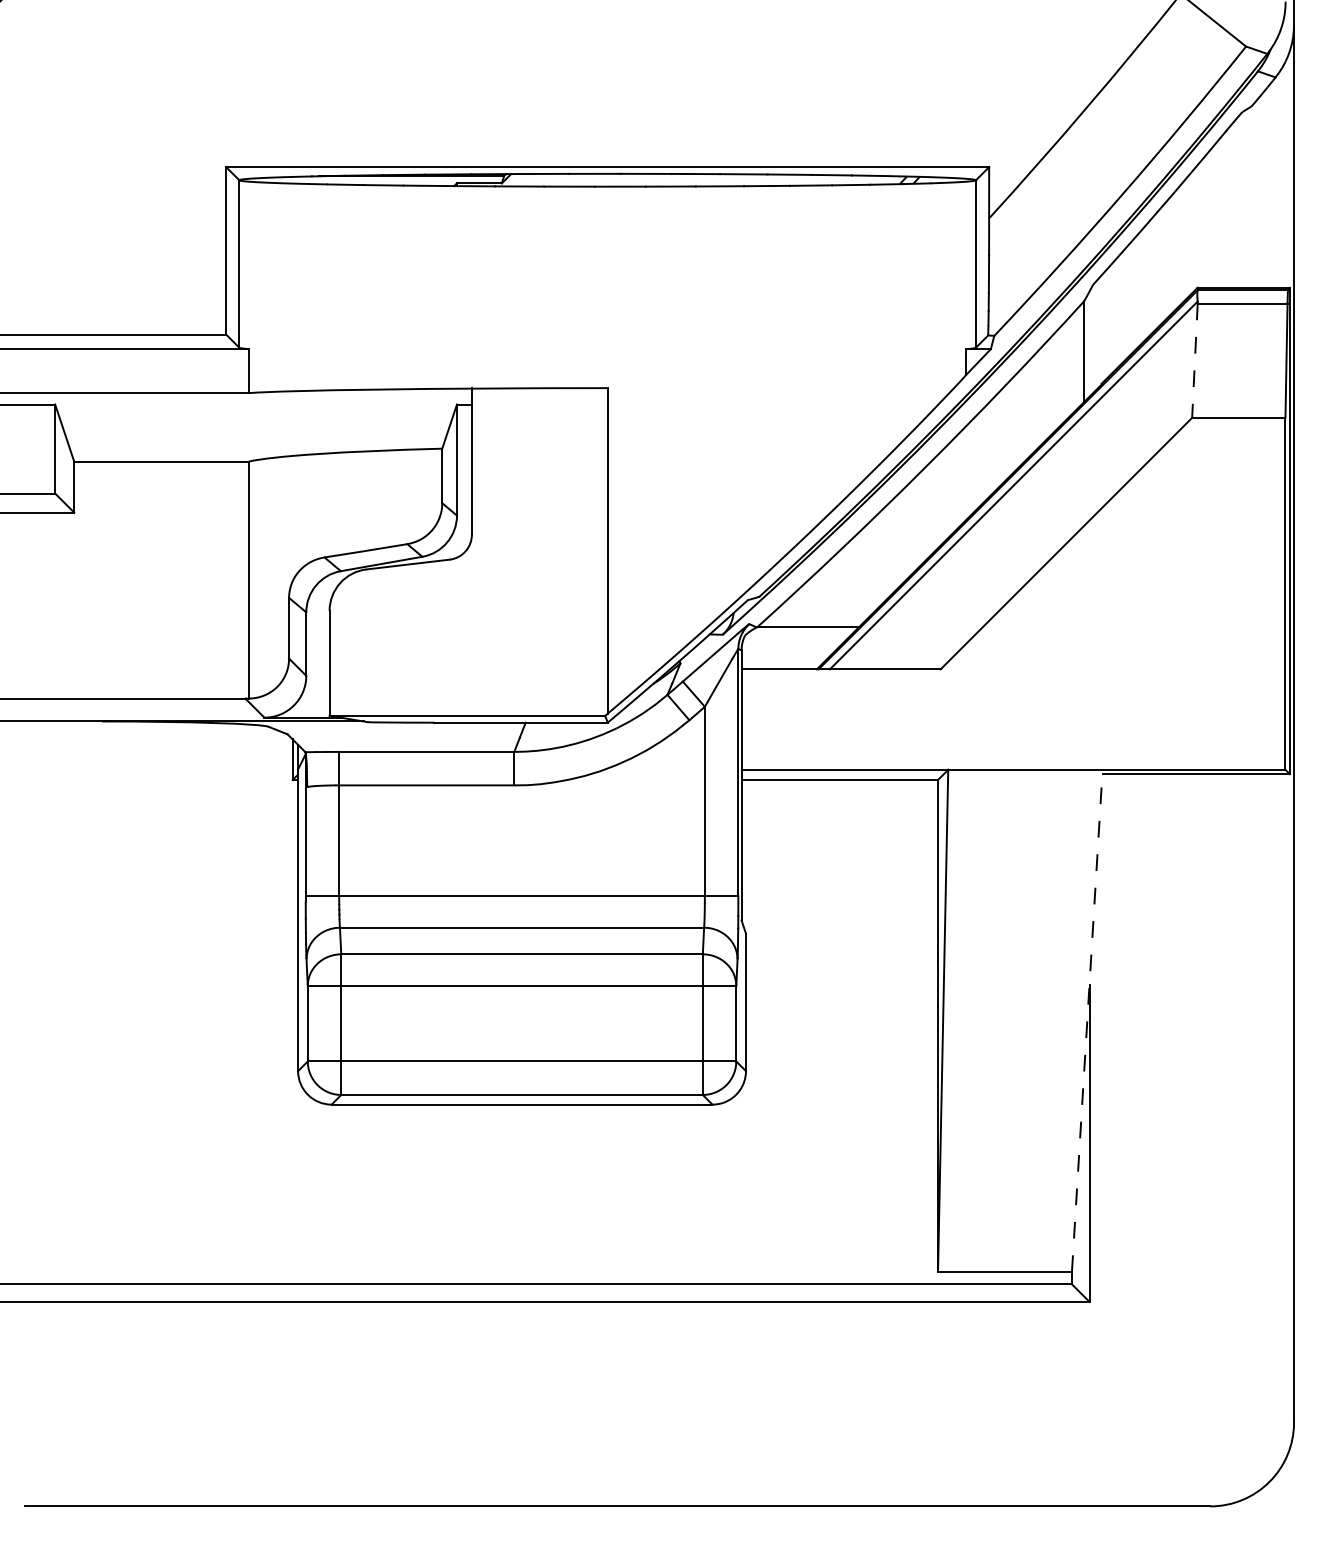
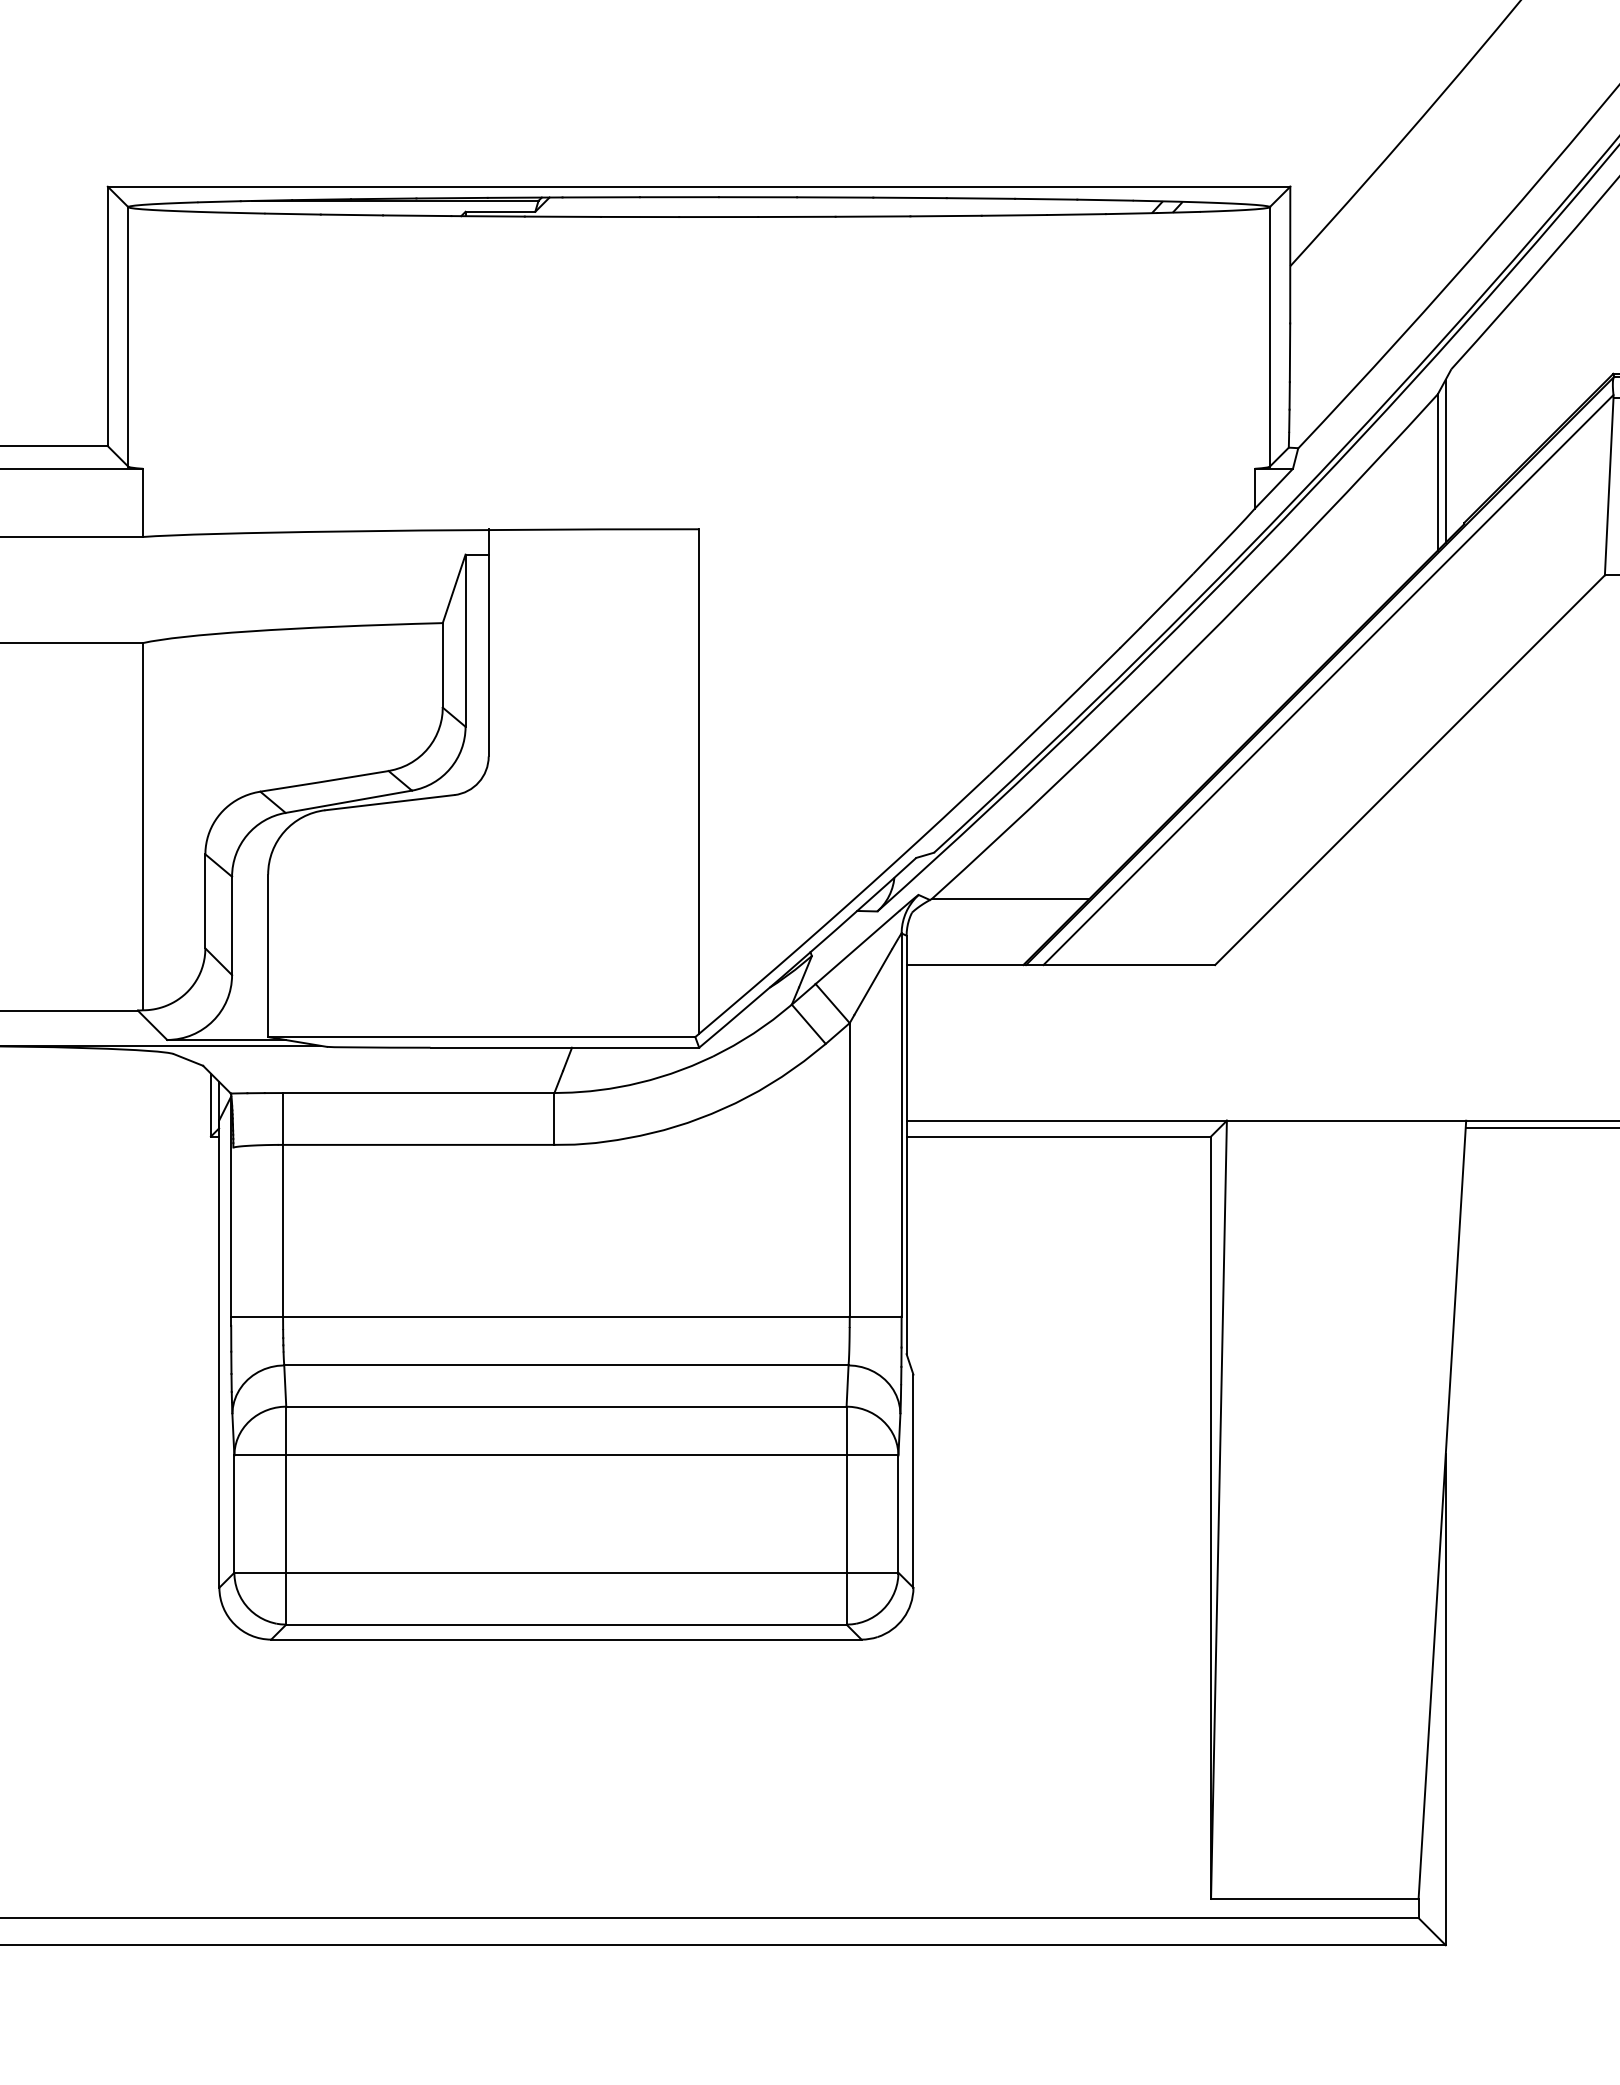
line: (1089, 343) -> (1445, 460), added
line: (1194, 361) -> (1608, 487), dashed -> solid
line: (1087, 1020) -> (1442, 1509), dashed -> solid

